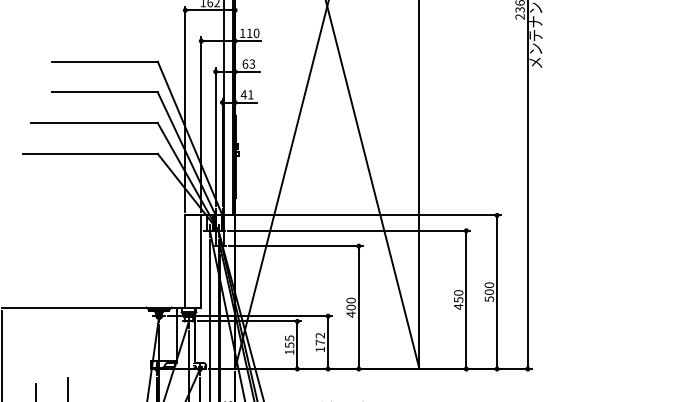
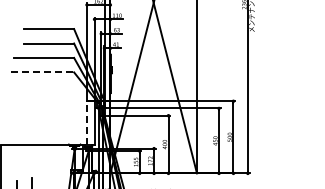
line: (90, 154) -> (42, 72), solid -> dashed
line: (186, 260) -> (87, 122), solid -> dashed

